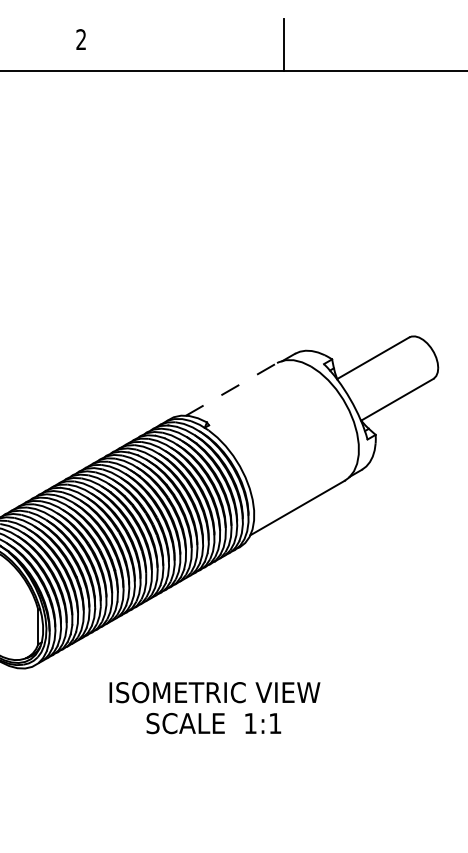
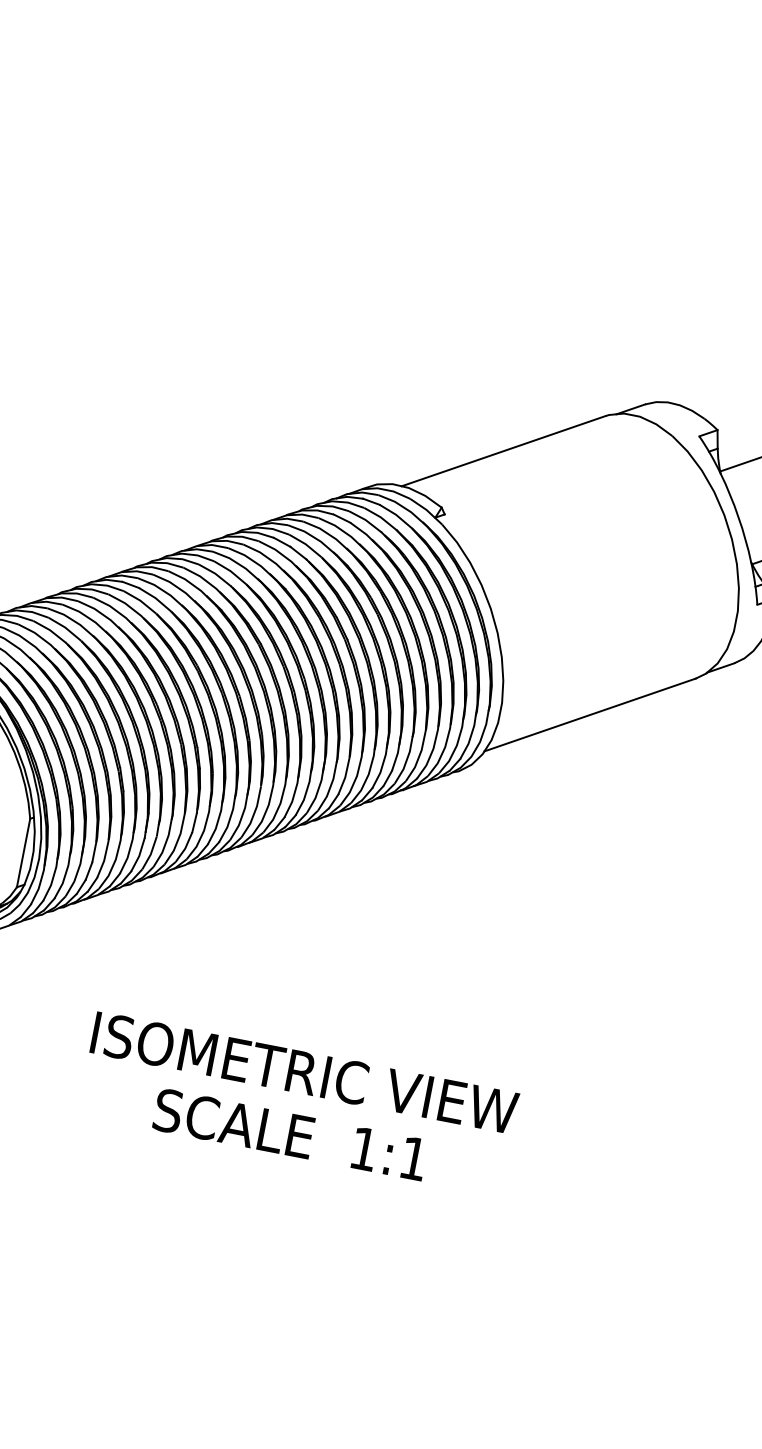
line: (231, 389) -> (503, 451), dashed -> solid
text: (214, 708) -> (297, 1104), moved

